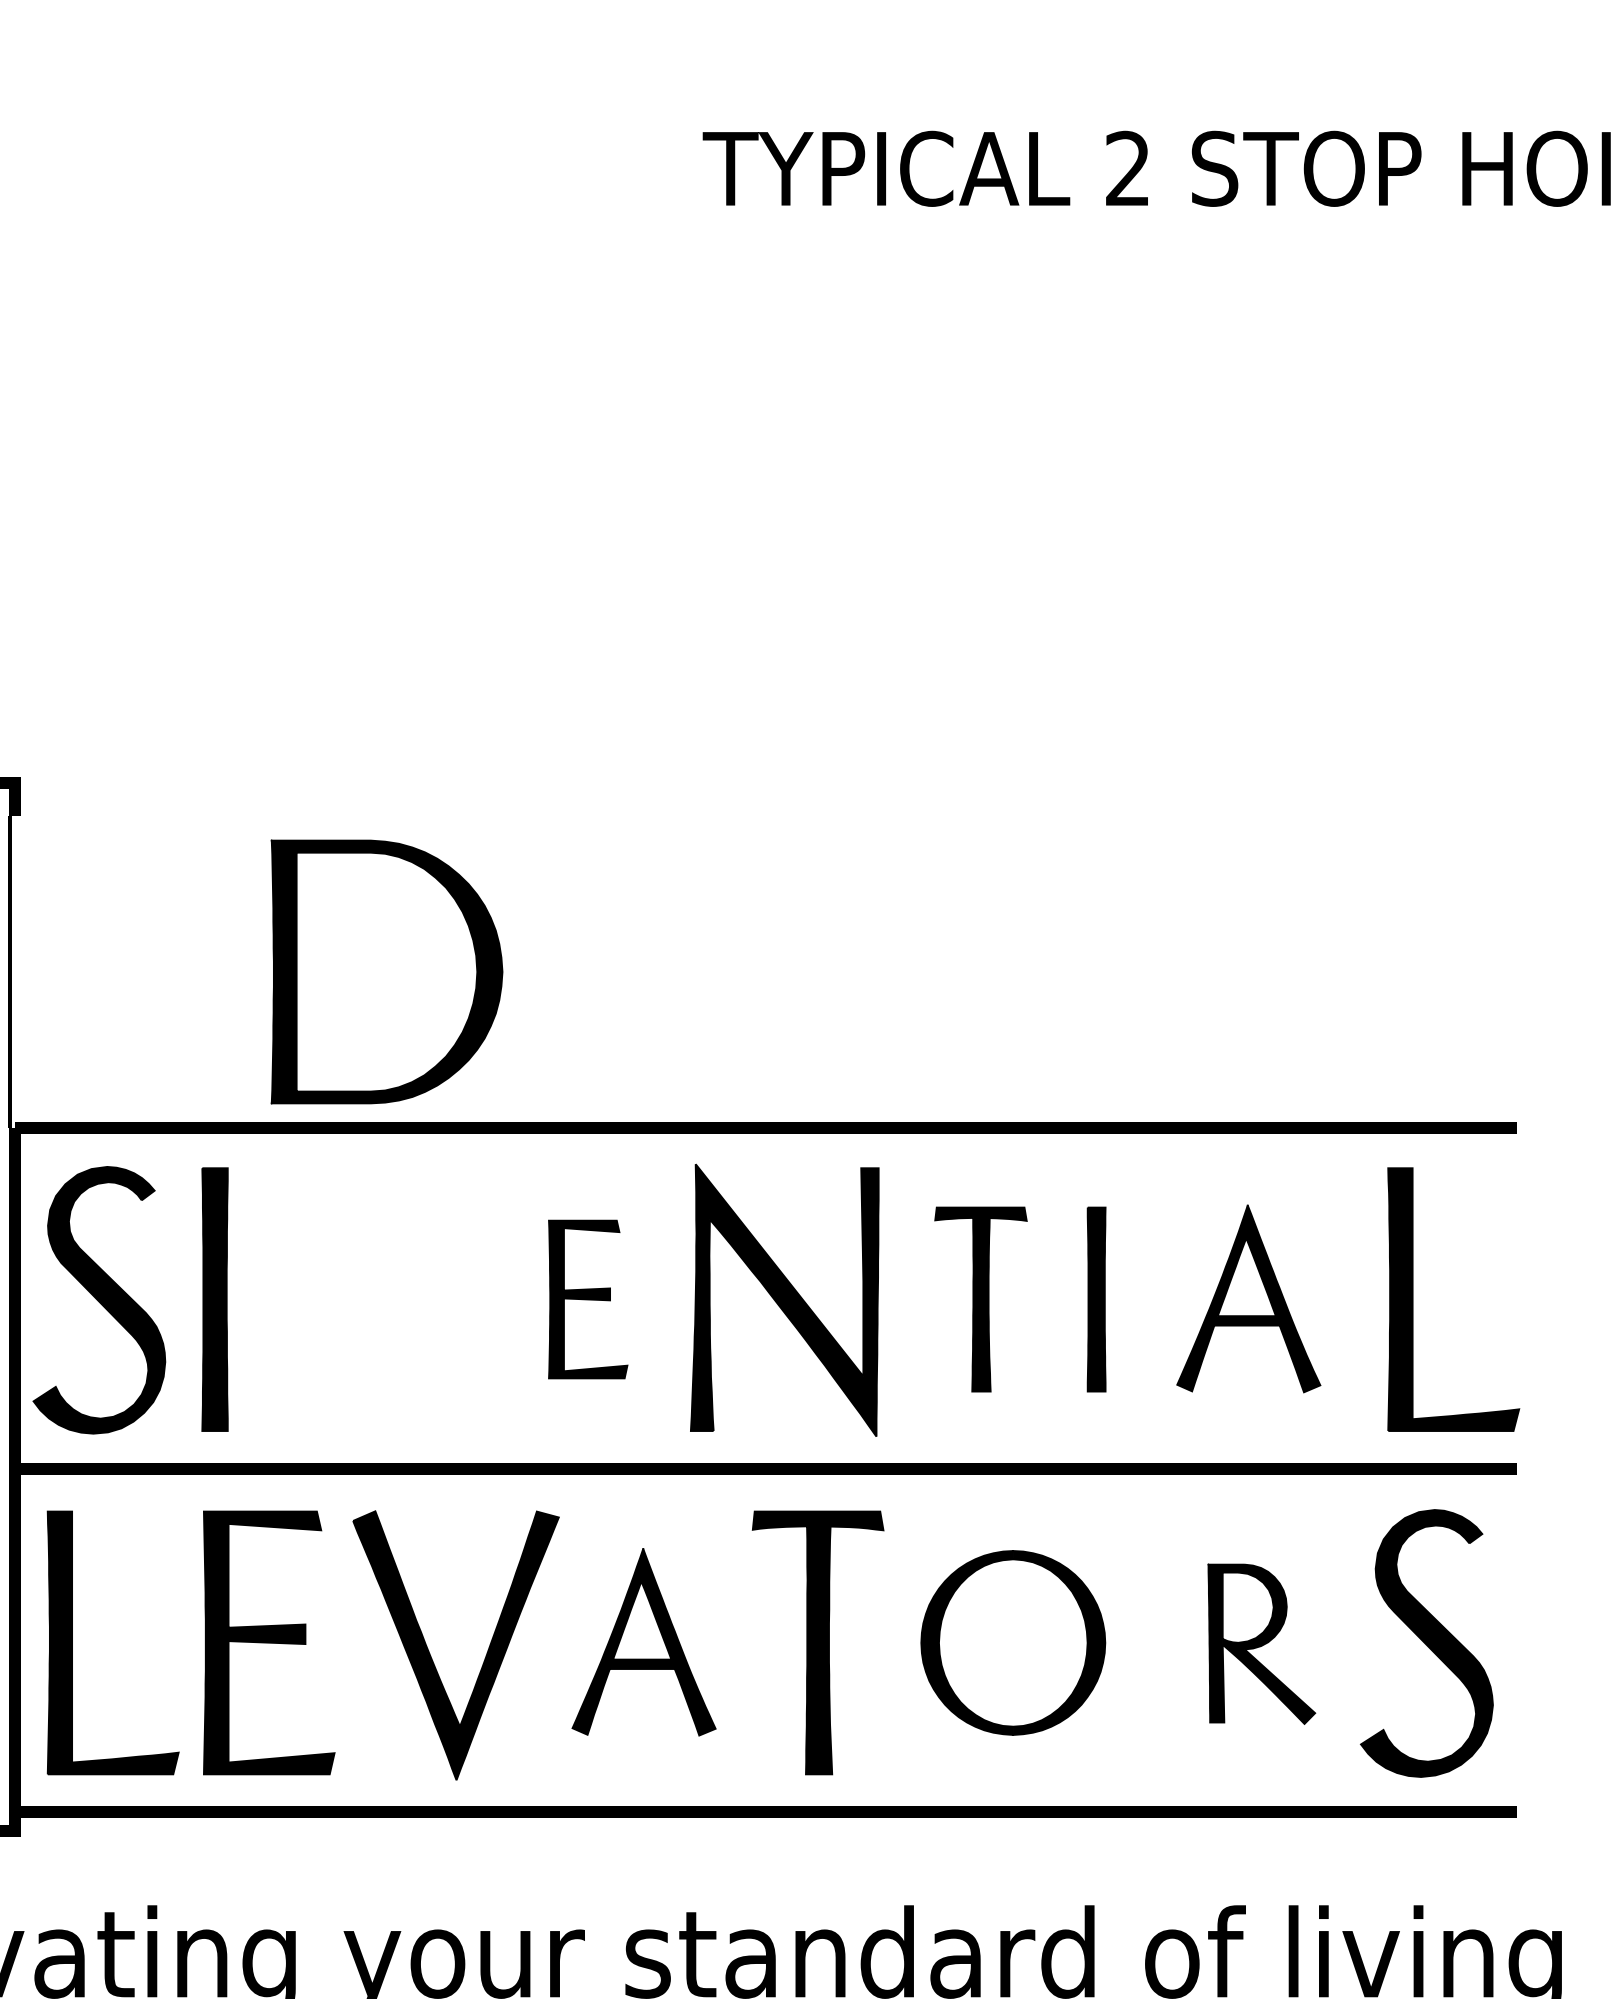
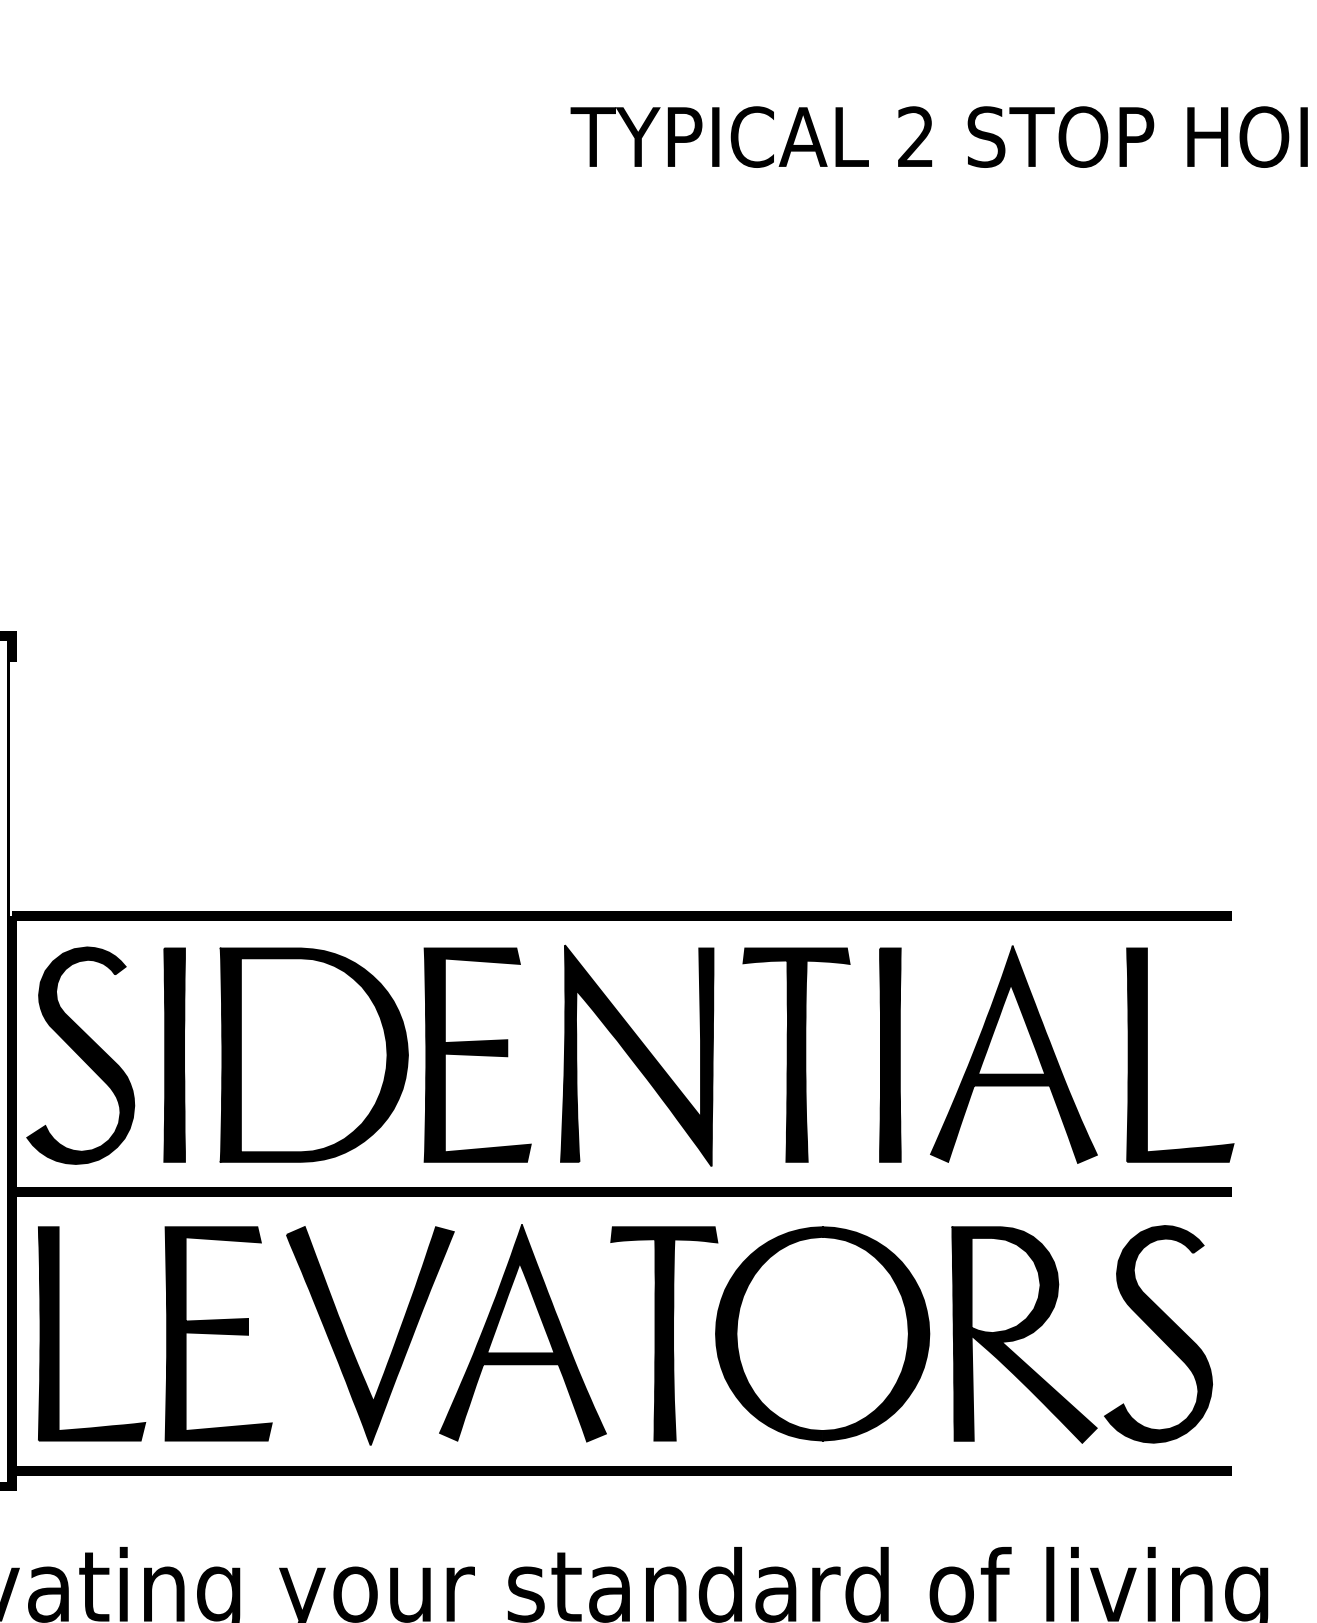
part: (386, 971) -> (313, 1054), moved
part: (588, 1298) -> (477, 1054), size x1.67
part: (980, 1298) -> (796, 1054), size x1.43
part: (1096, 1298) -> (890, 1054), size x1.43
part: (1248, 1298) -> (1013, 1054), size x1.43
part: (643, 1642) -> (522, 1333), size x1.43
part: (1012, 1642) -> (822, 1333), size x1.43
part: (1261, 1643) -> (1024, 1334), size x1.67

